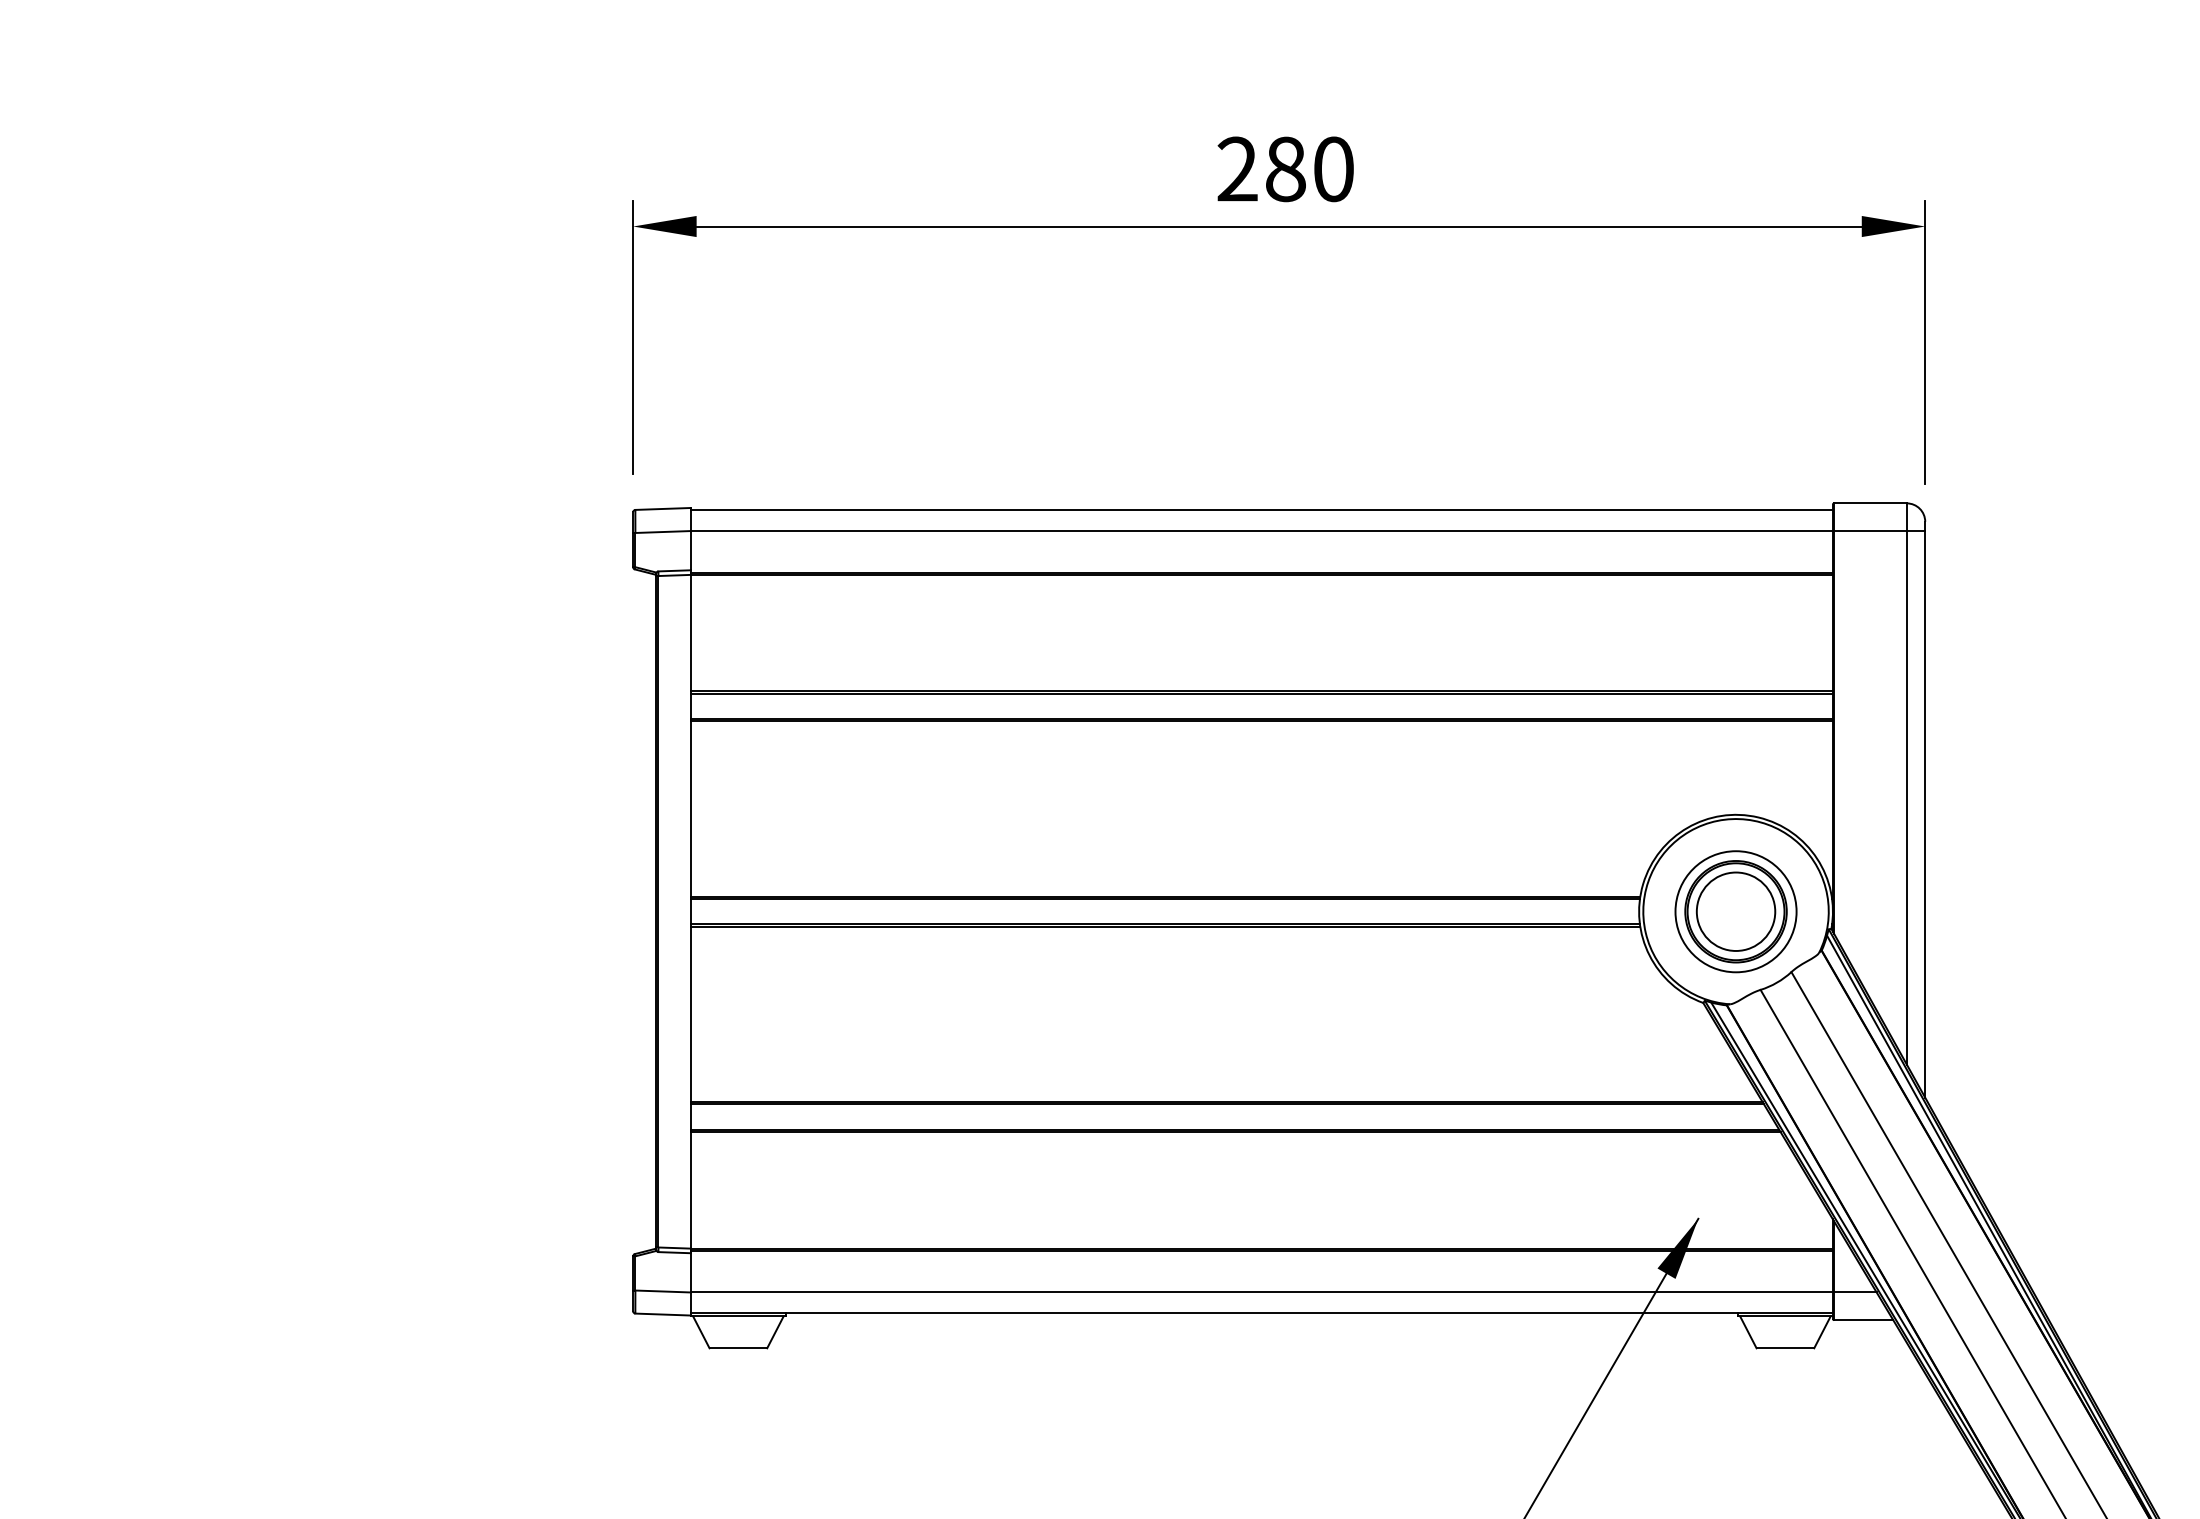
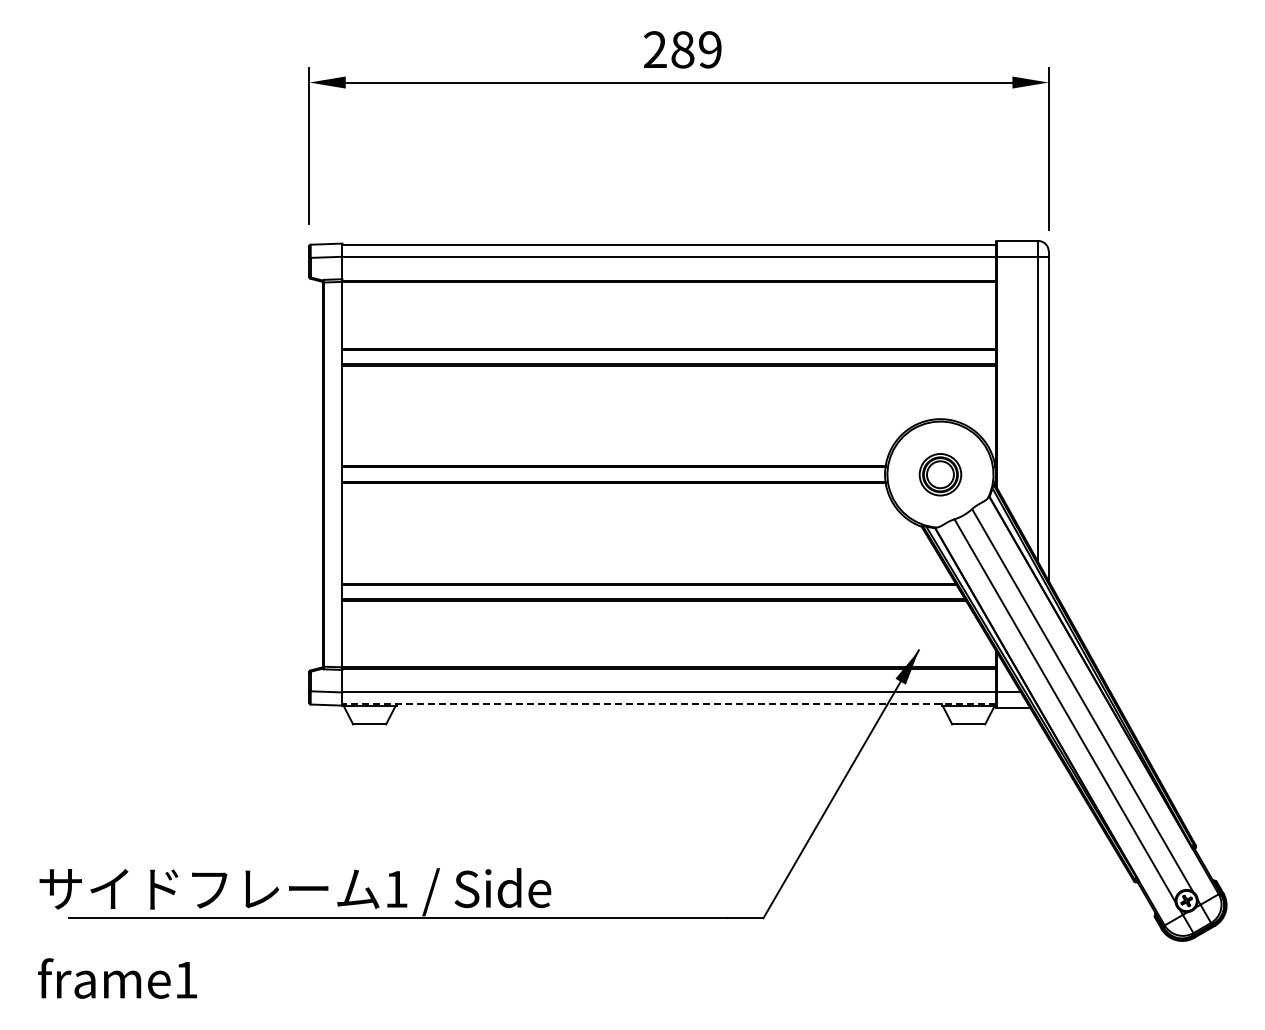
text: (1334, 168) -> (710, 49), 280 -> 289
part: (1736, 911) -> (940, 474), size x0.6
line: (1262, 1313) -> (669, 704), solid -> dashed

